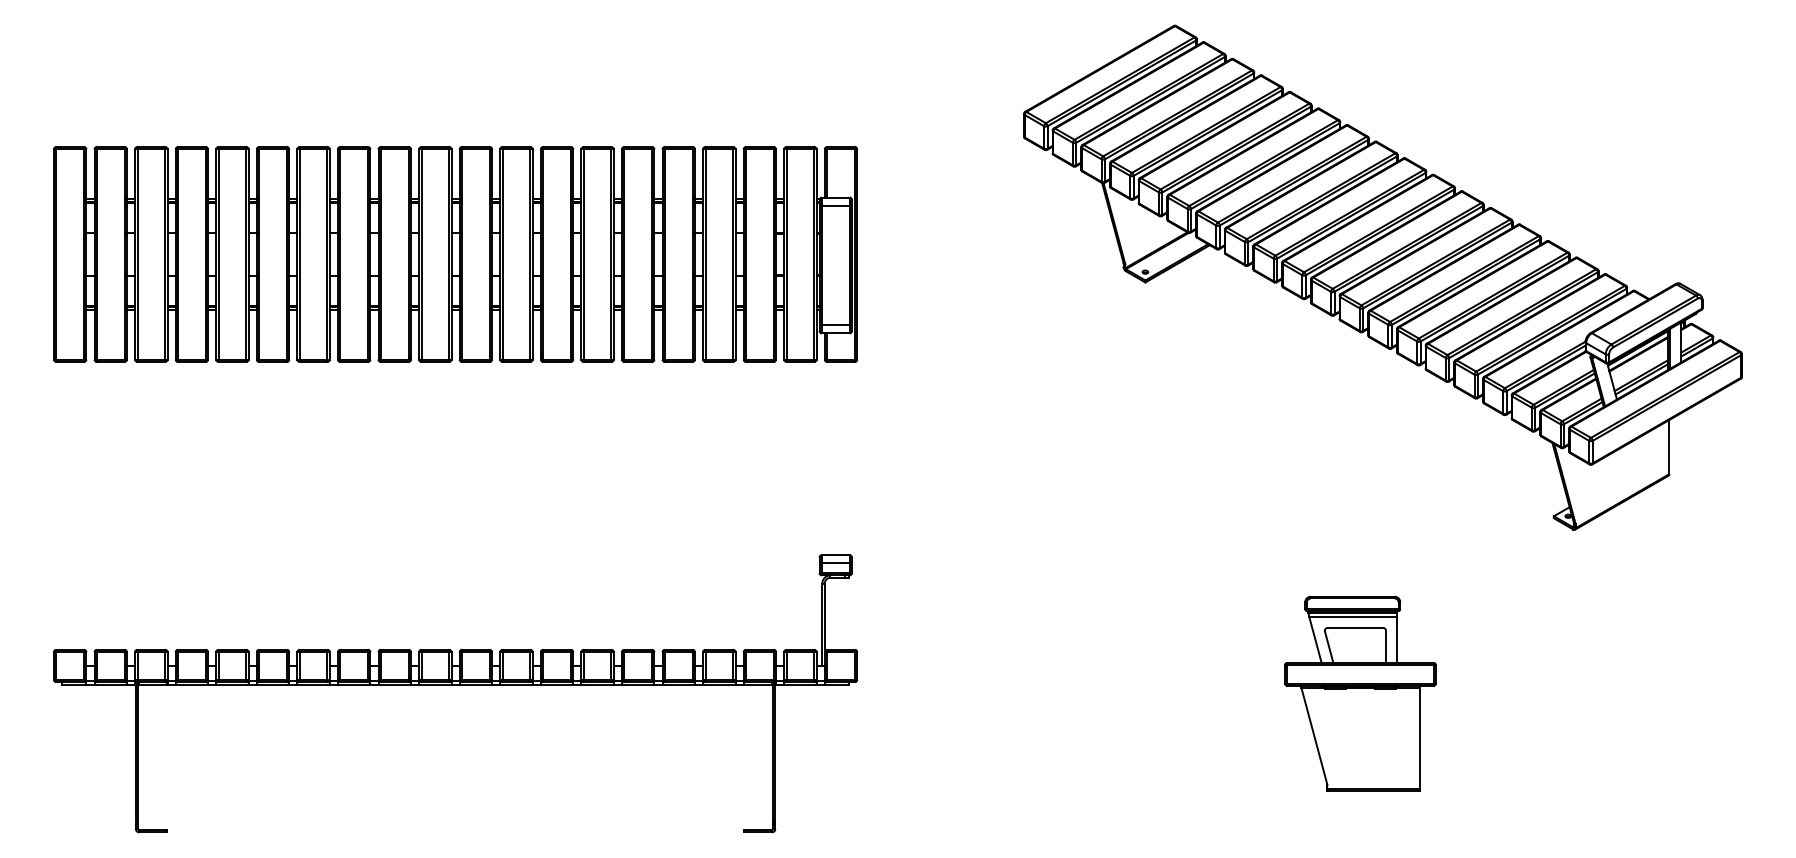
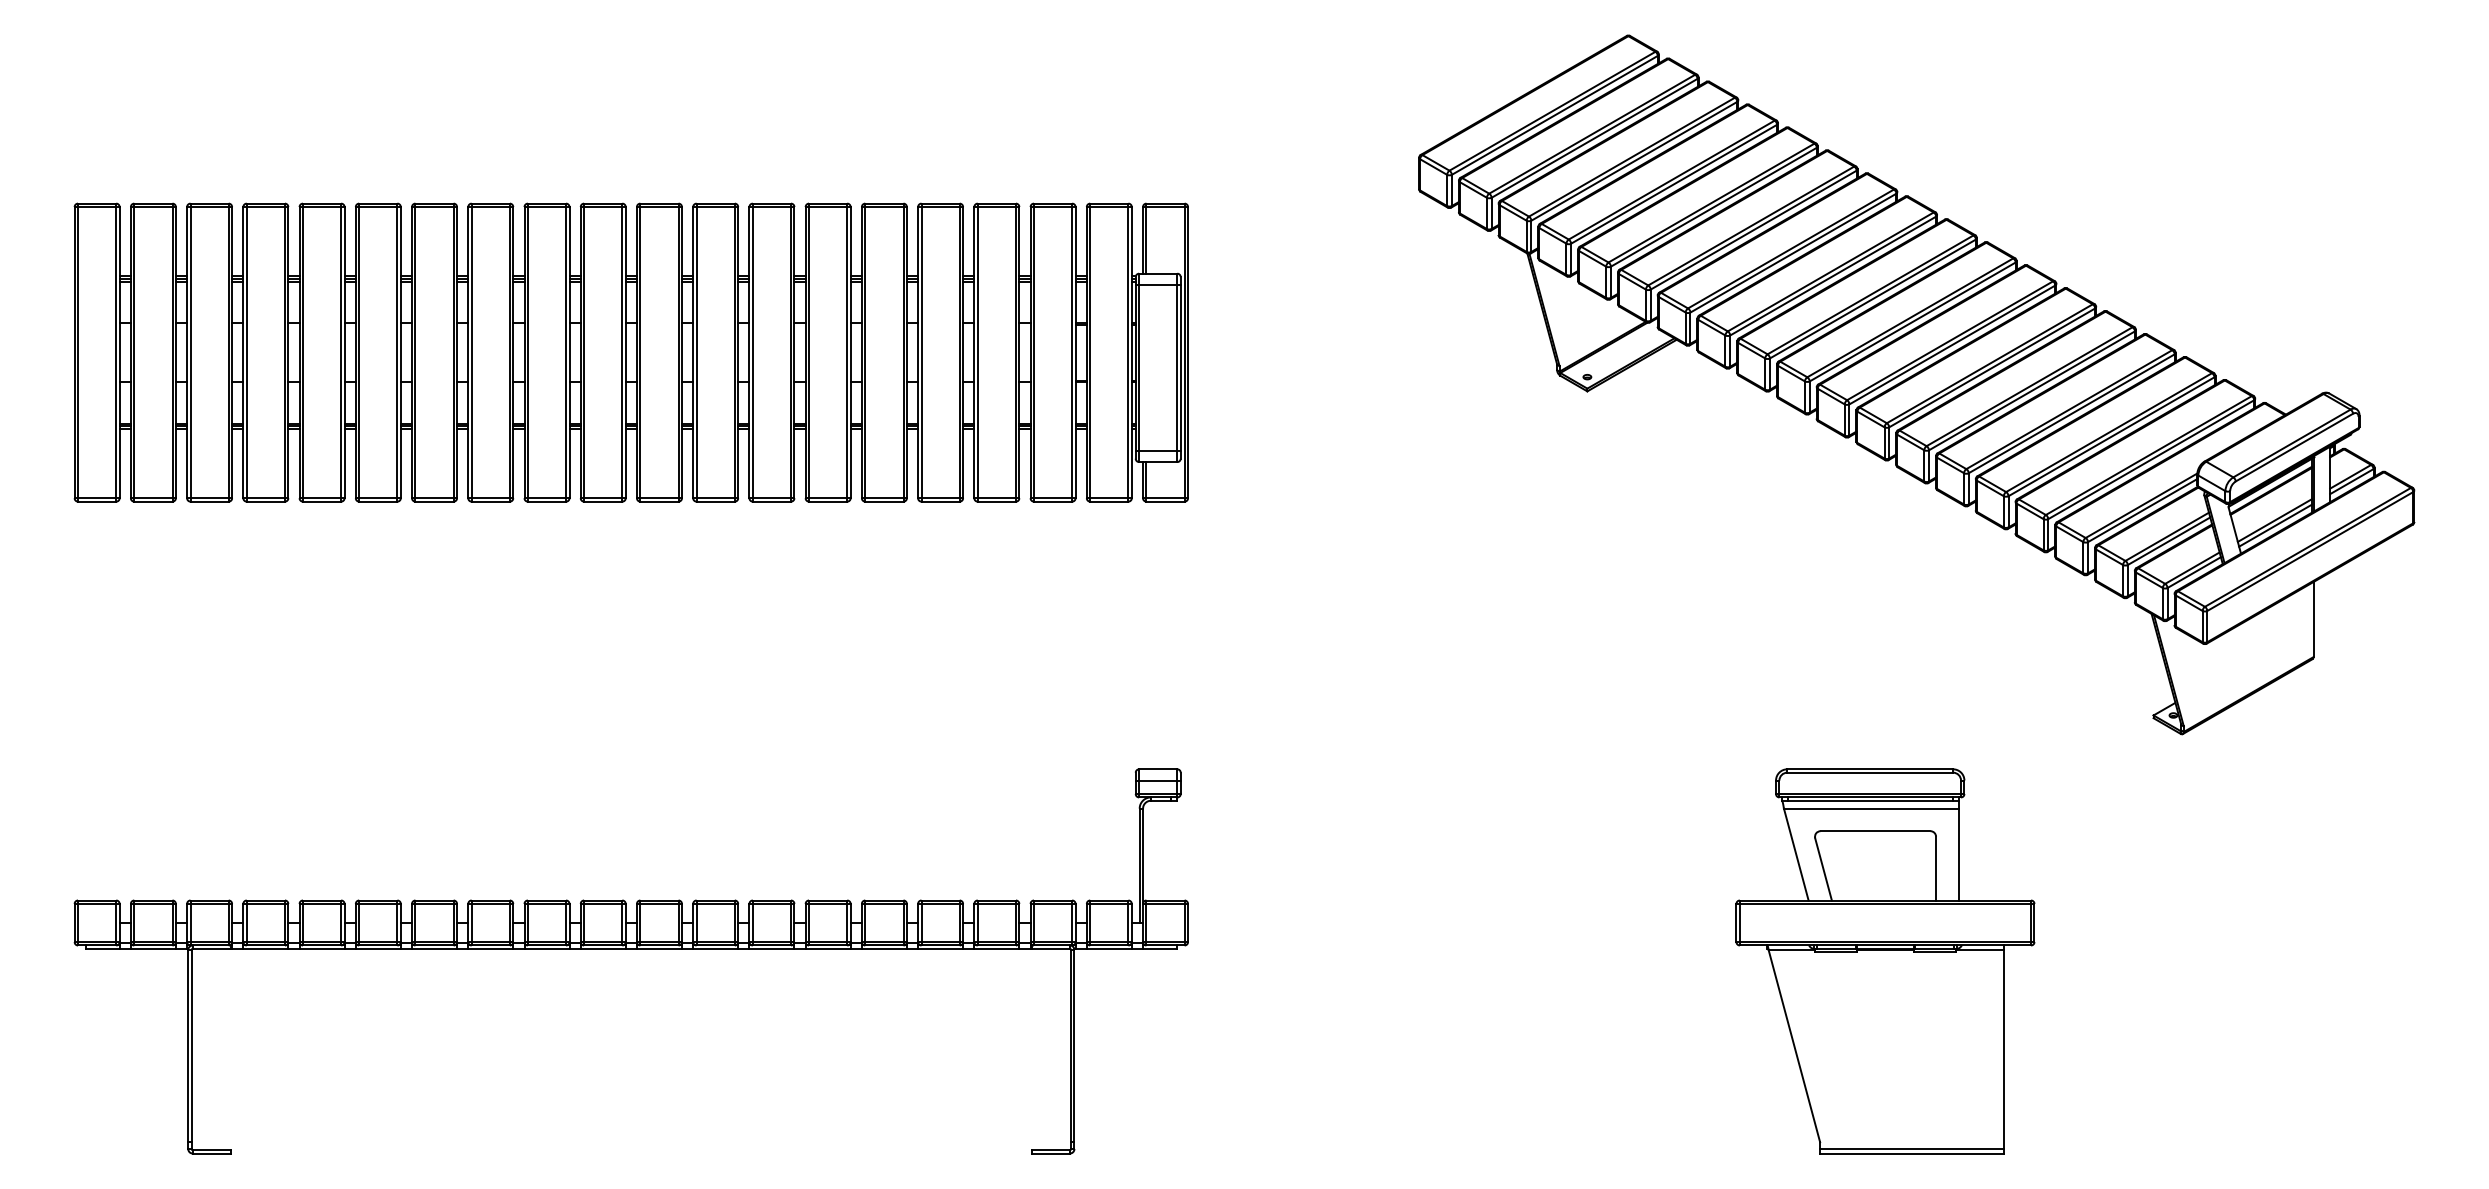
part: (1360, 693) -> (1885, 961), size x1.43

